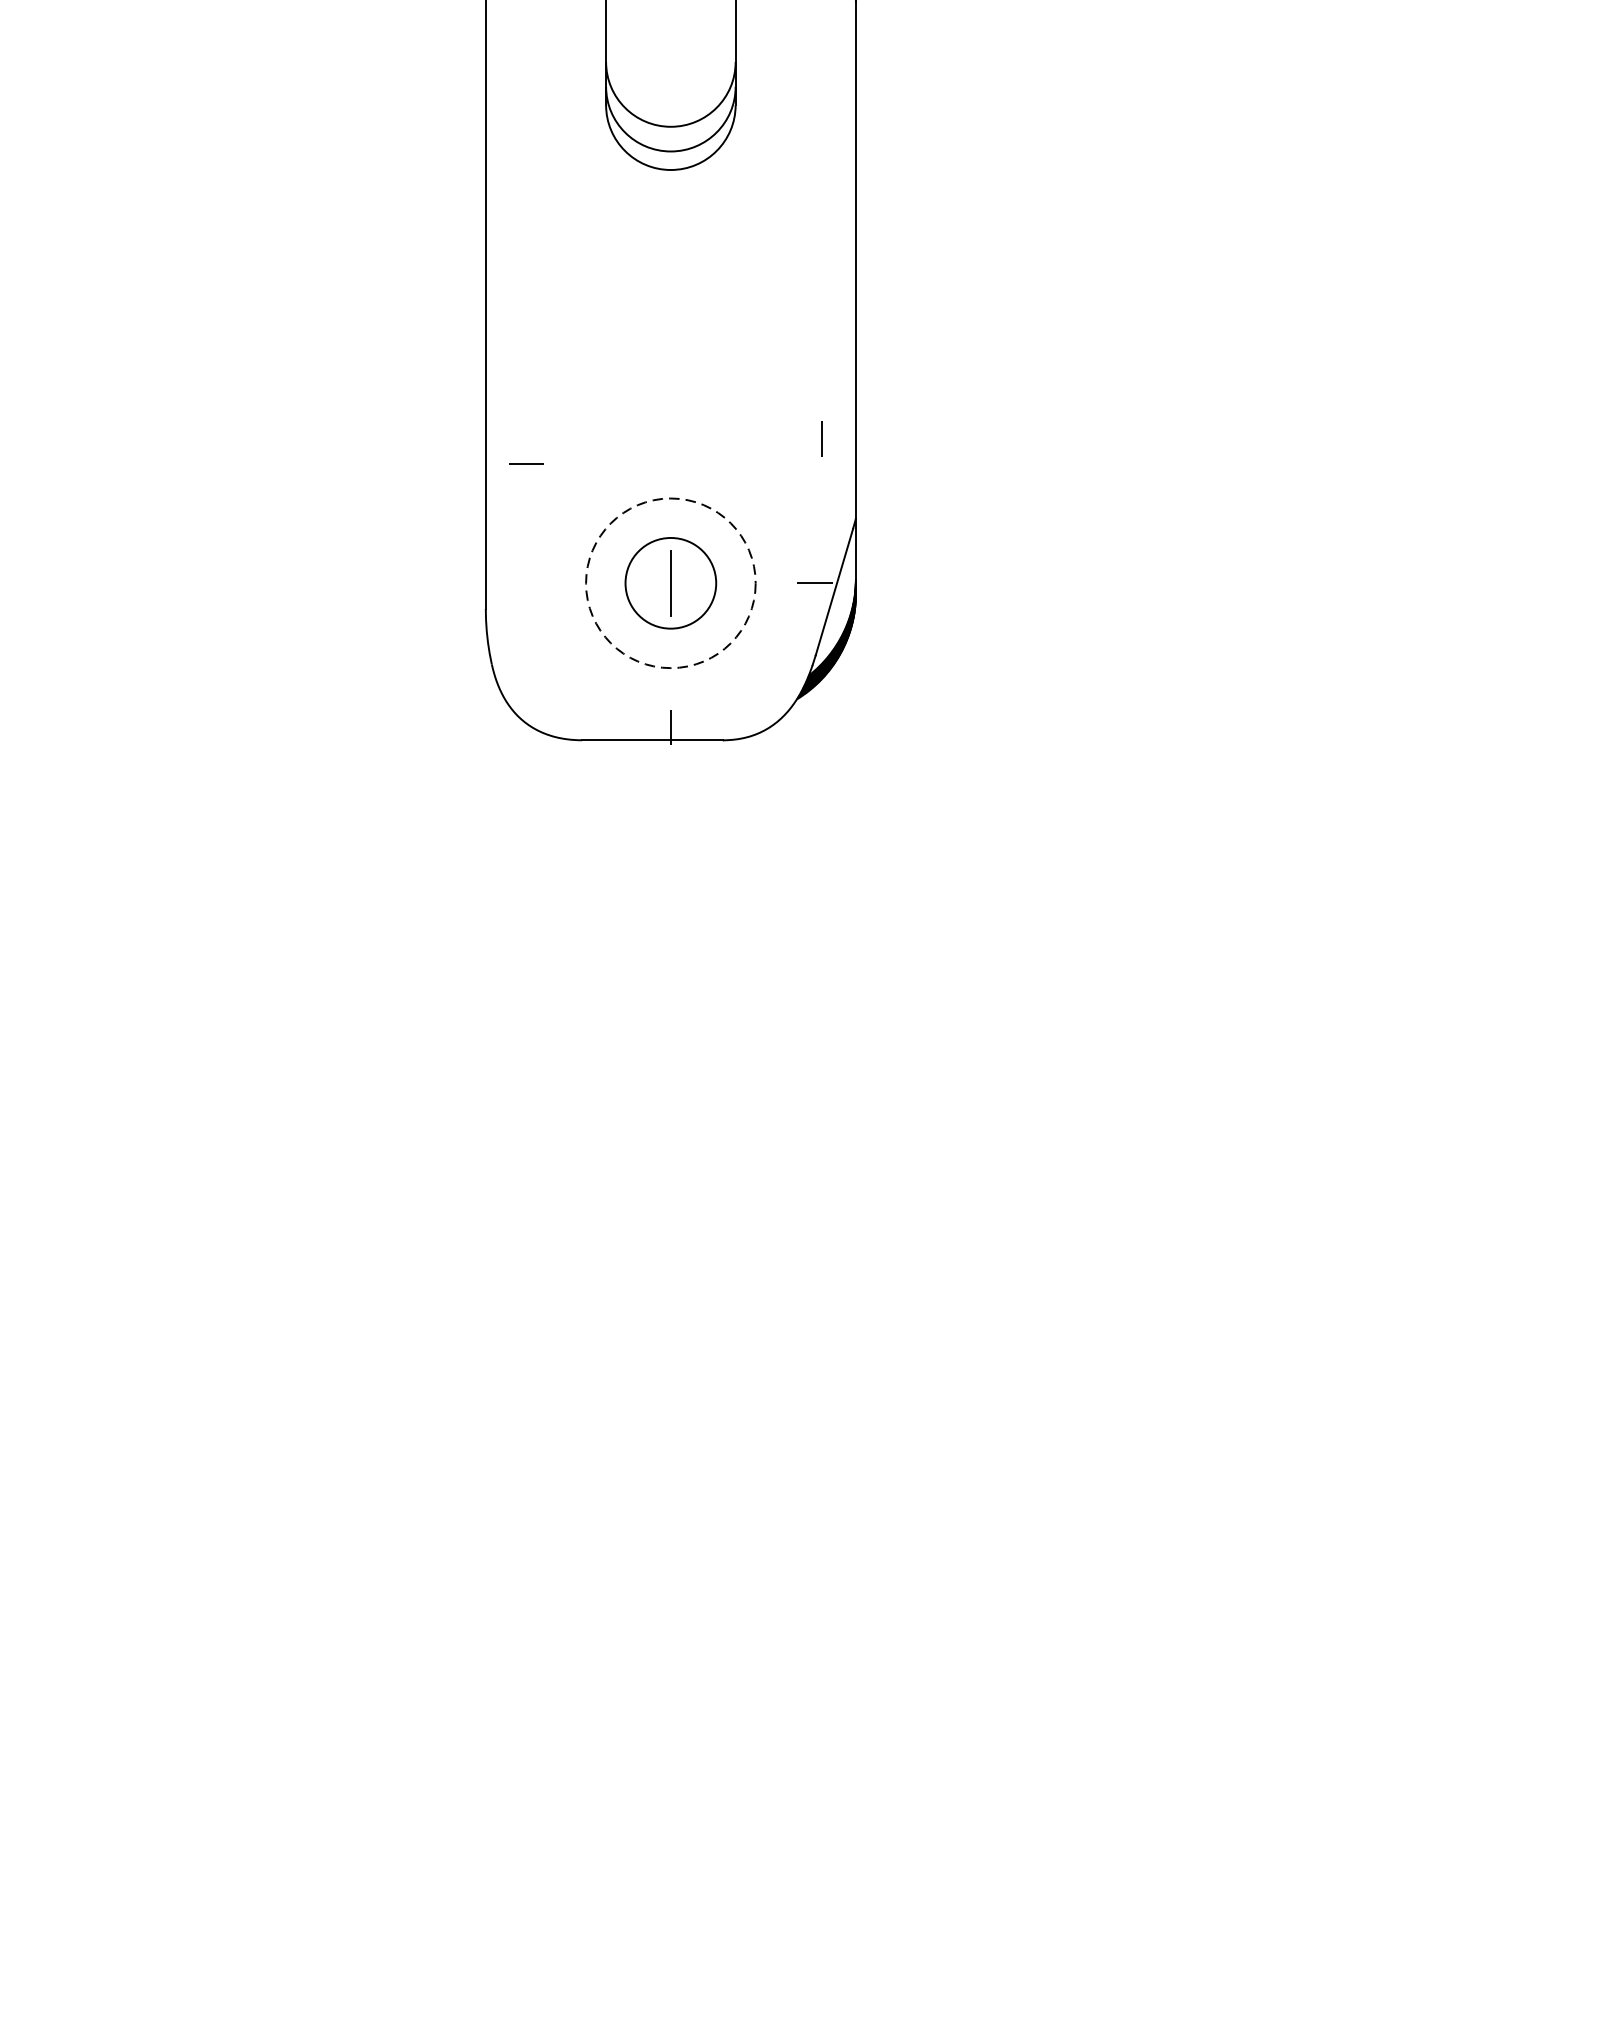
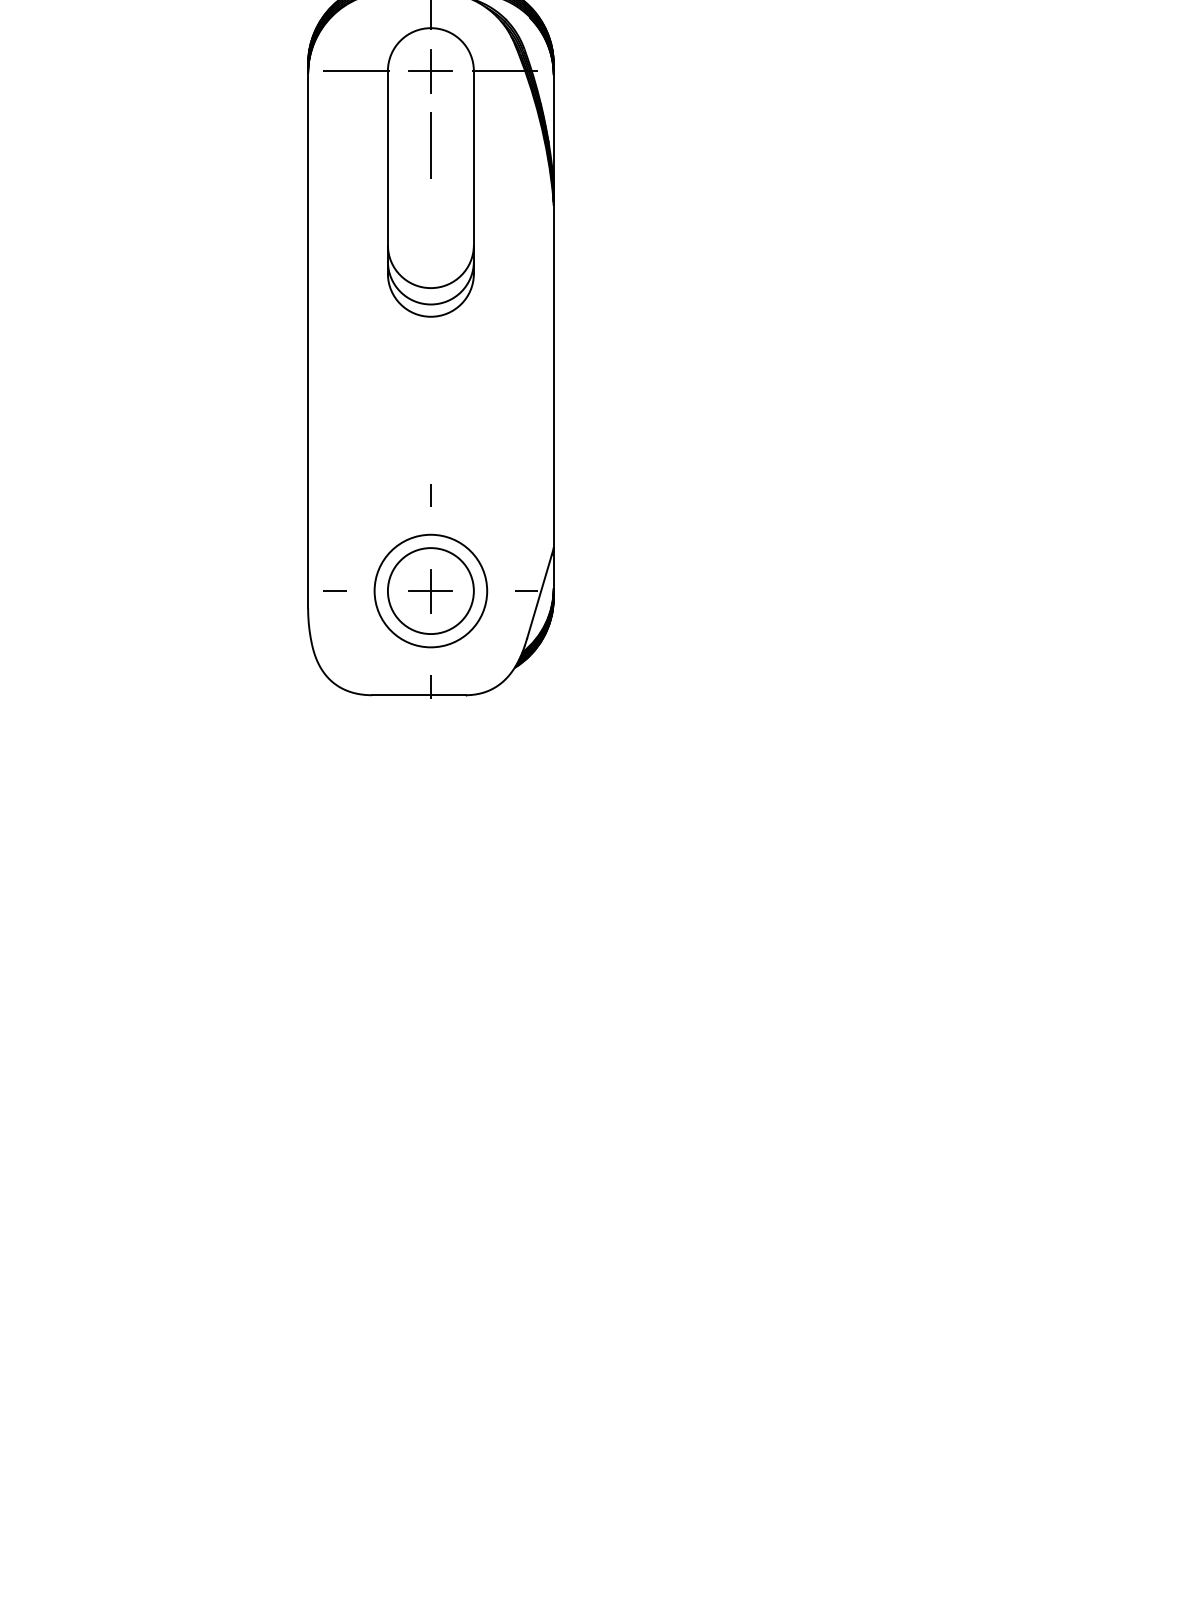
line: (820, 439) -> (430, 495), moved
line: (525, 463) -> (334, 590), moved
circle: (670, 582) -> (430, 590), dashed -> solid
circle: (670, 583) -> (430, 591), size x1.43
line: (670, 583) -> (430, 591), added

